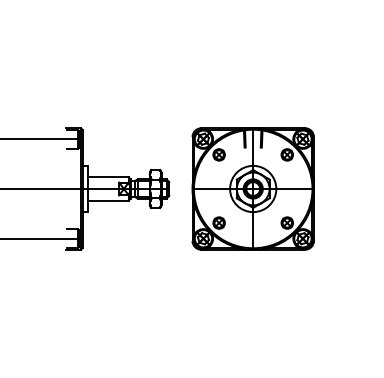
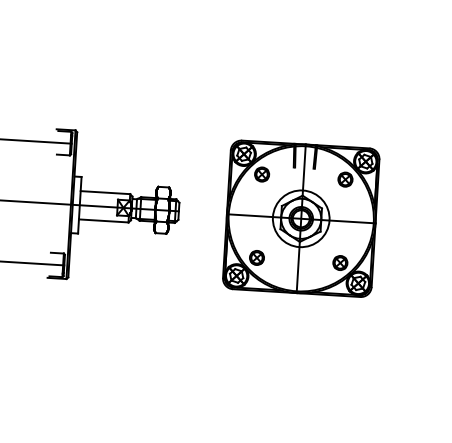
part: (252, 188) -> (300, 218), moved

